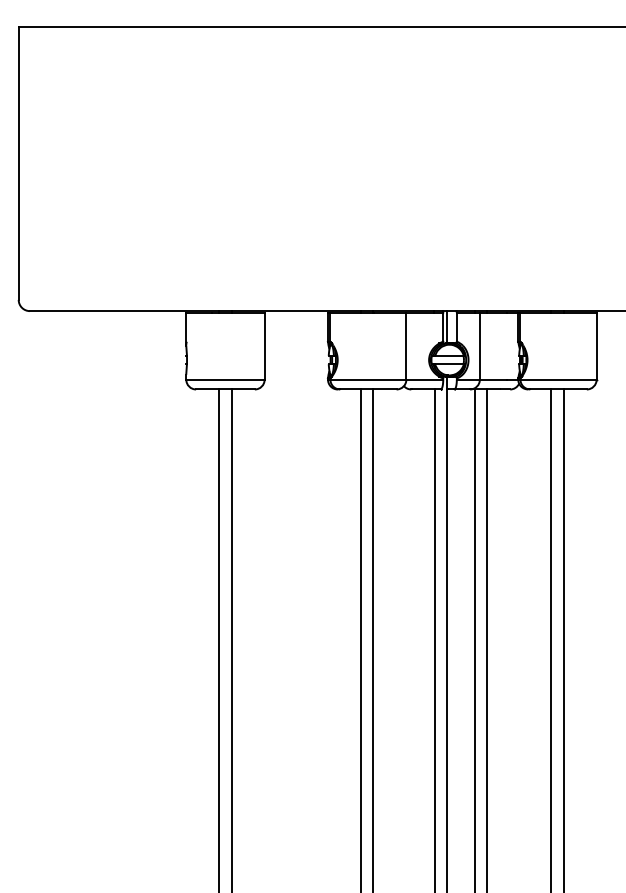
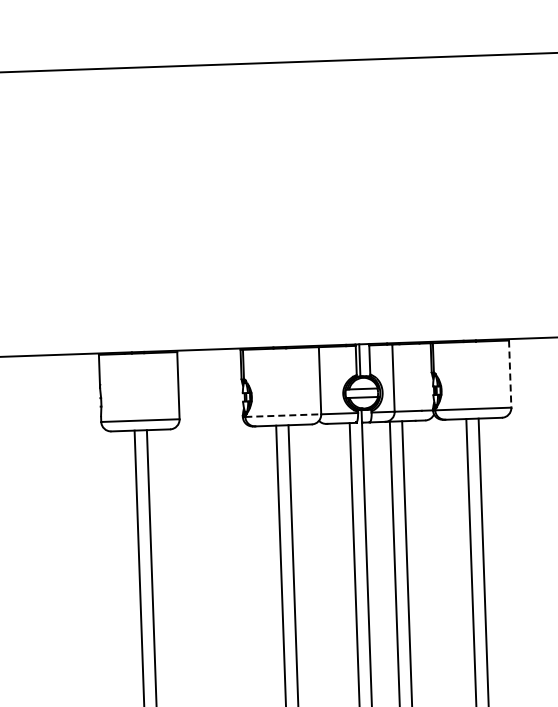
line: (596, 346) -> (510, 374), solid -> dashed
line: (368, 379) -> (283, 415), solid -> dashed

